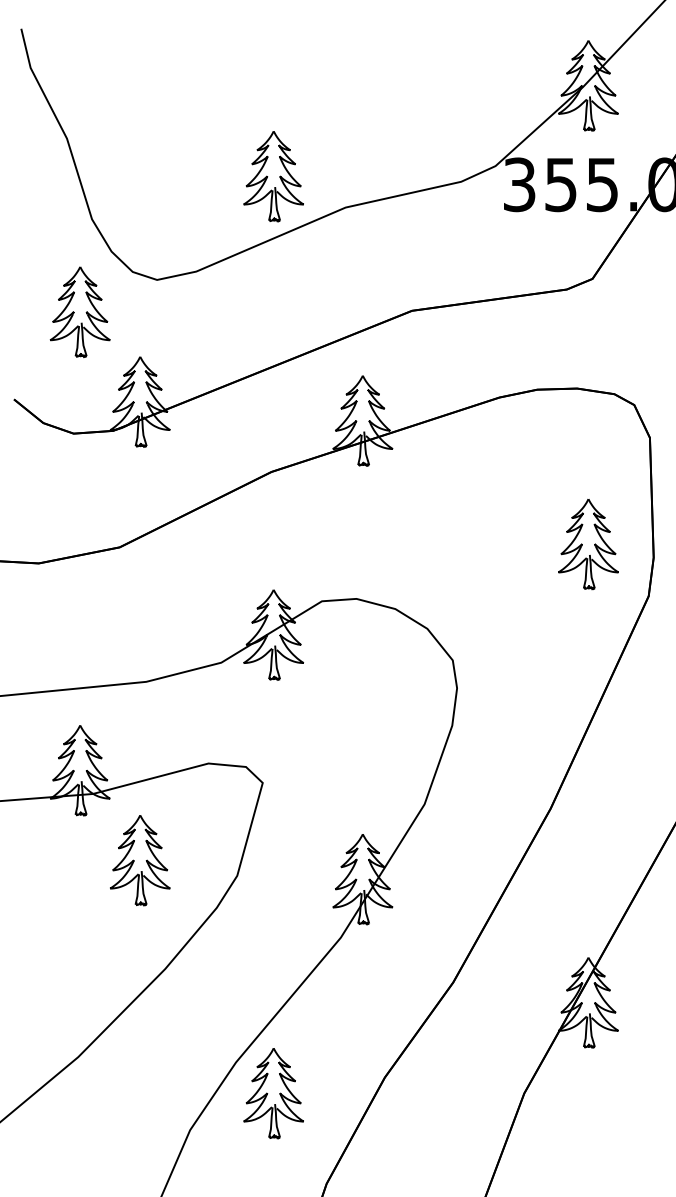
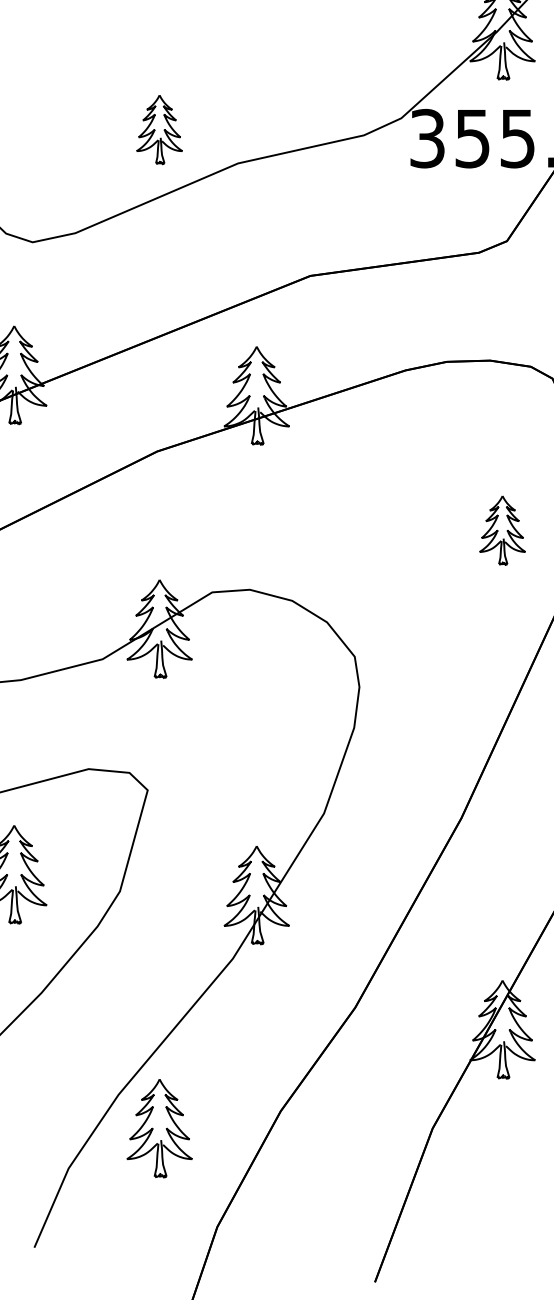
part: (273, 176) -> (159, 129), size x0.7
part: (588, 544) -> (502, 530), size x0.7

